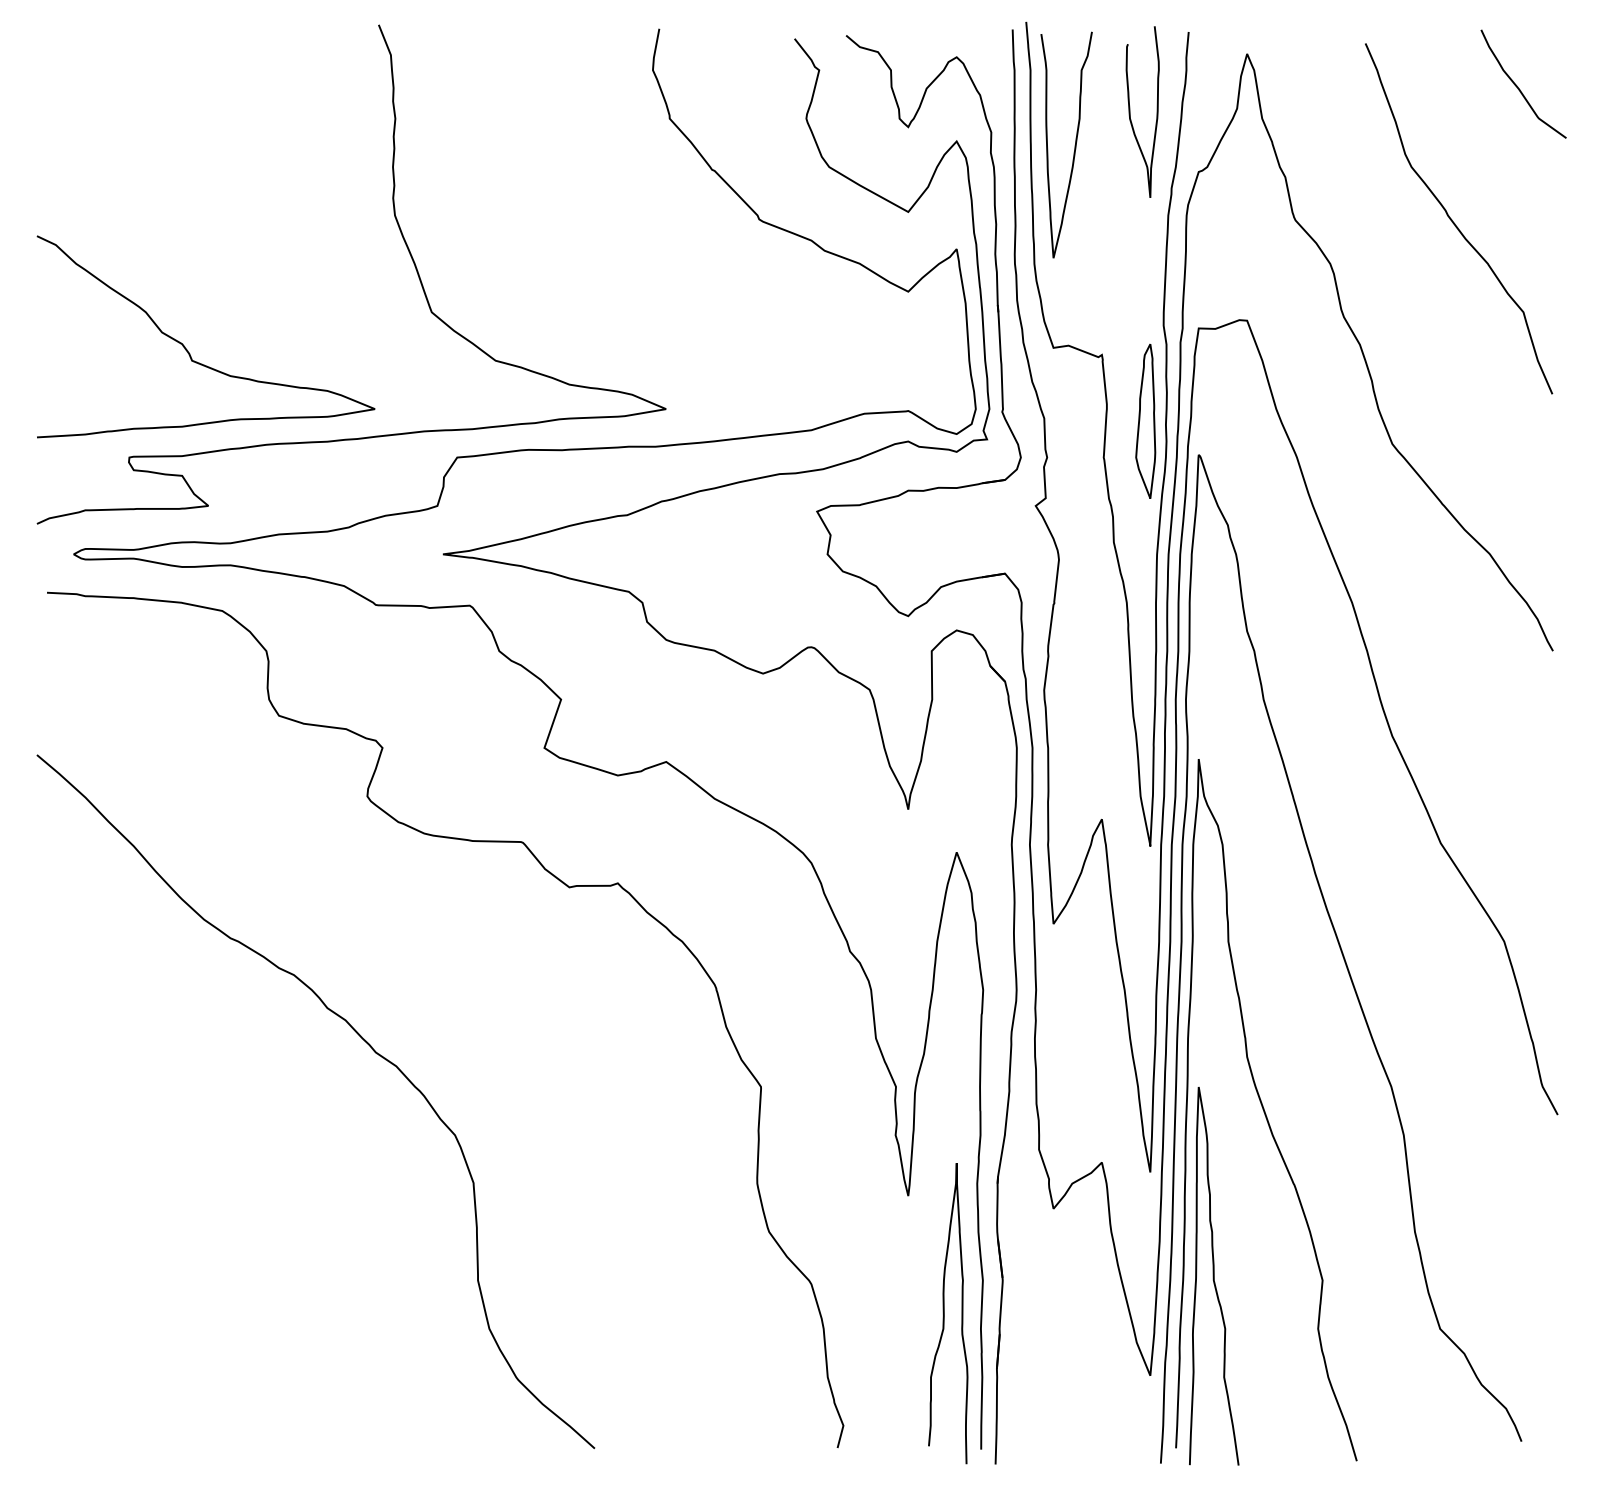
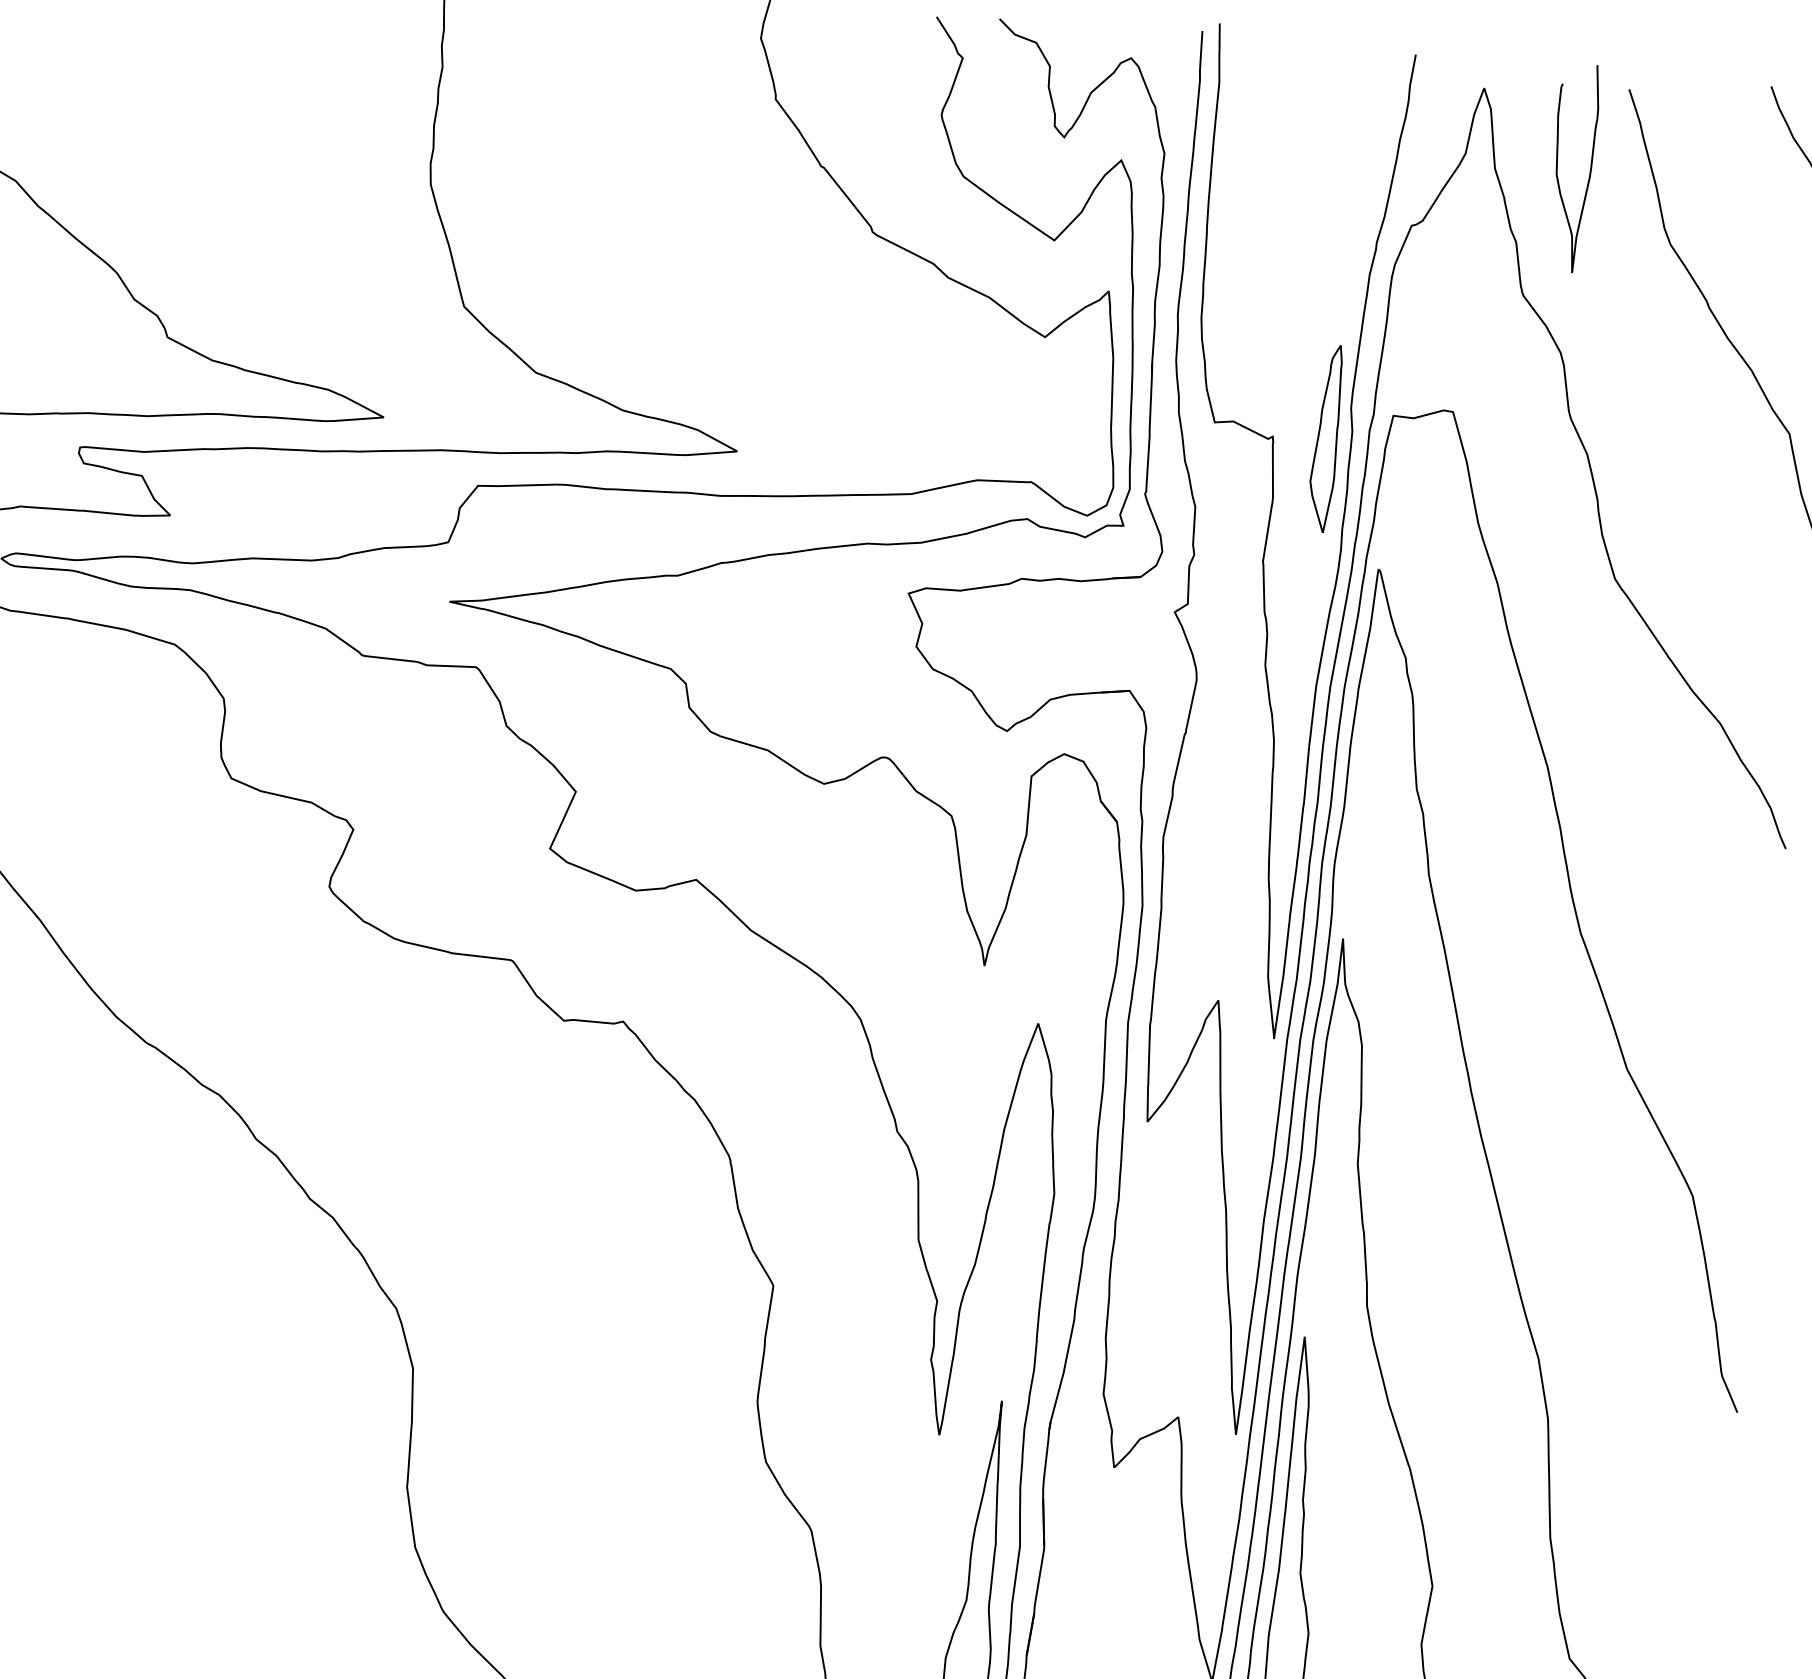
curve: (1130, 111) -> (1558, 165), moved
curve: (1074, 145) -> (1263, 179), removed
part: (1145, 420) -> (1326, 437), moved

